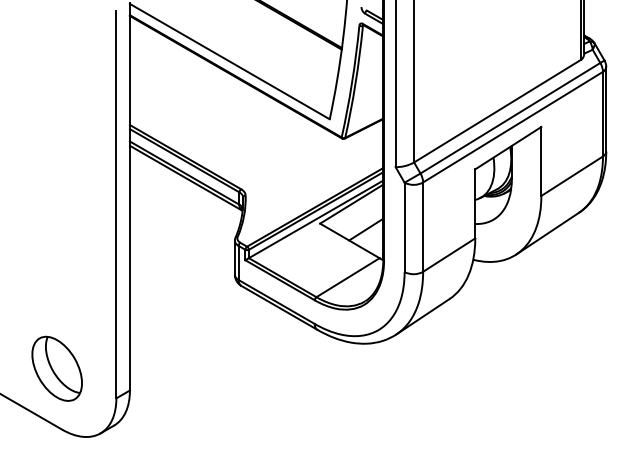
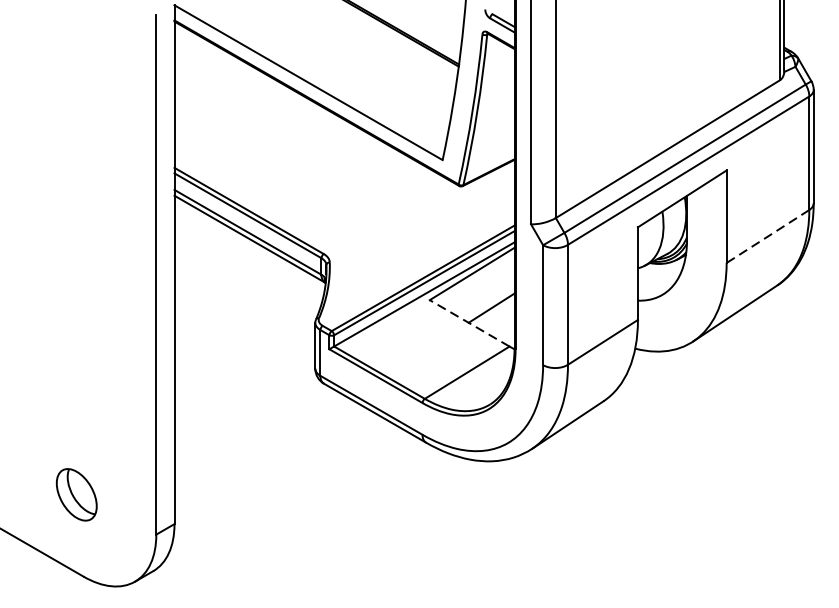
line: (572, 176) -> (768, 236), solid -> dashed
line: (349, 240) -> (469, 322), solid -> dashed
part: (56, 368) -> (75, 494), size x0.6

